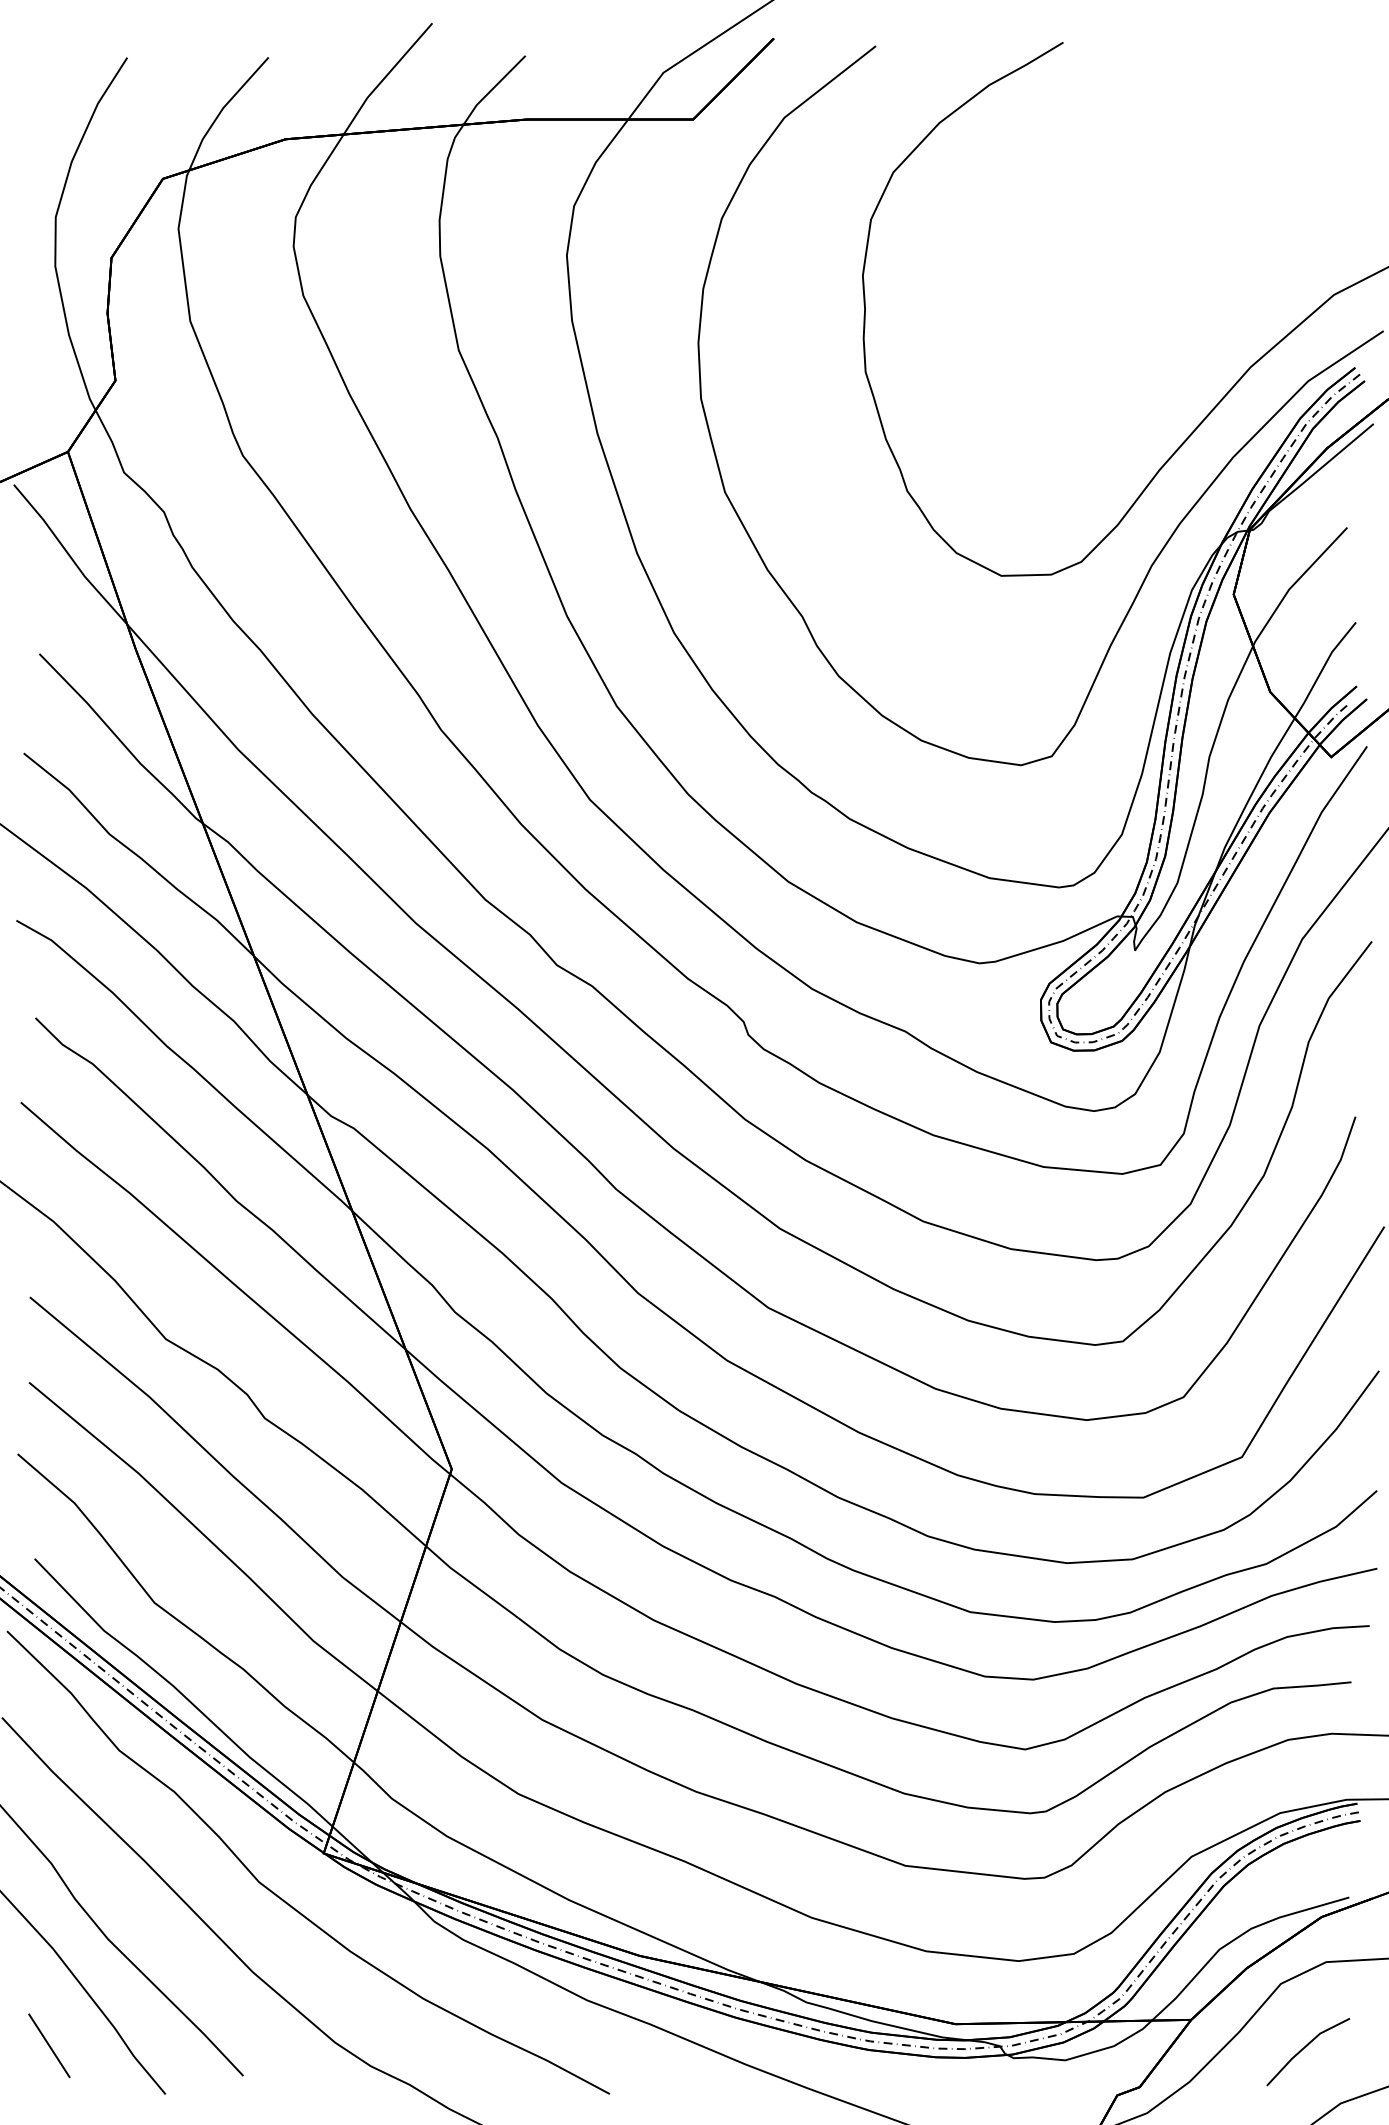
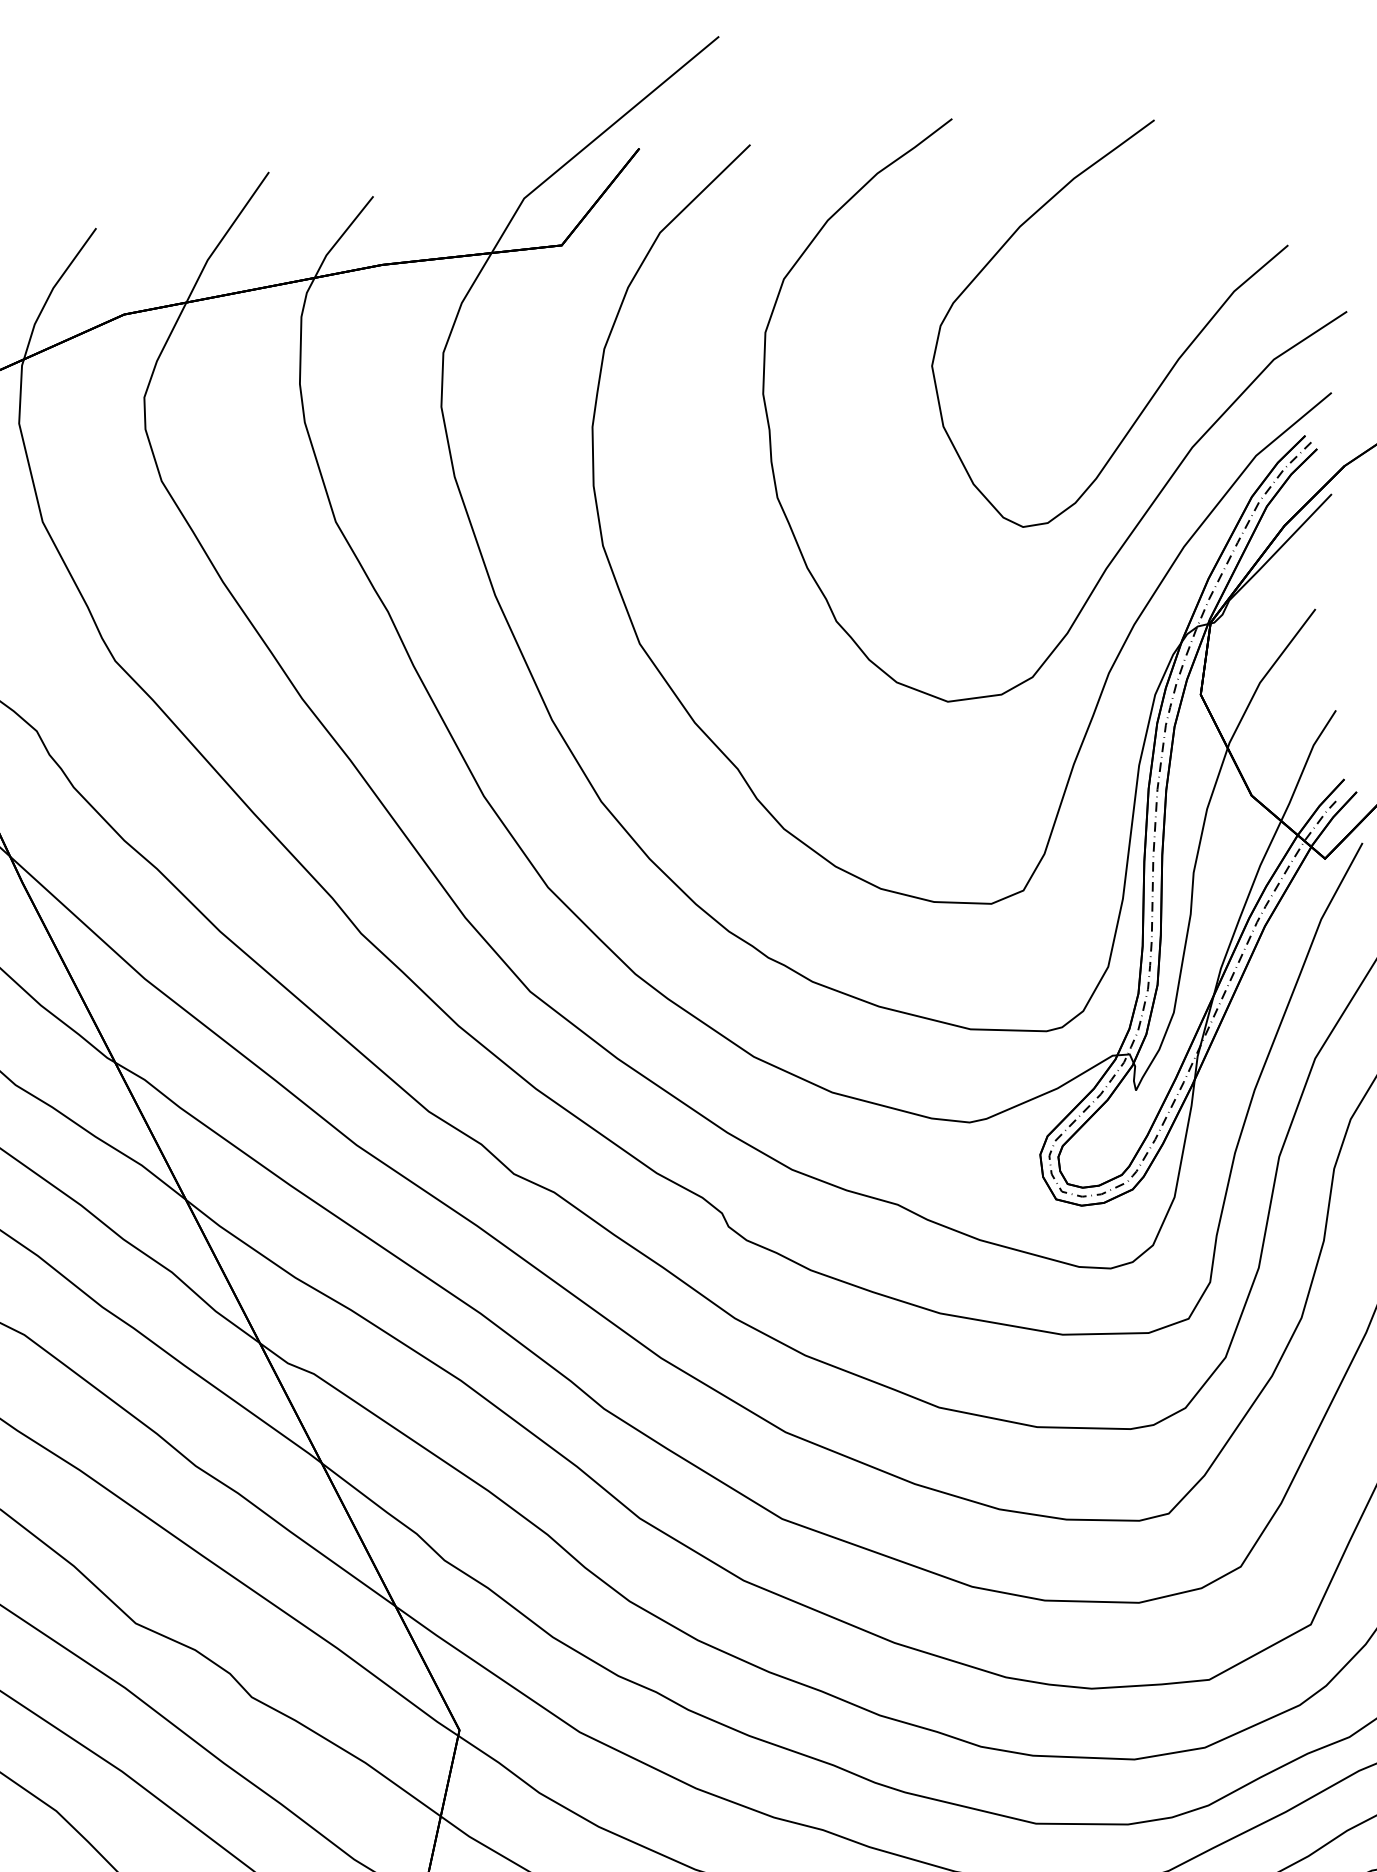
curve: (1240, 290) -> (1172, 365), added

